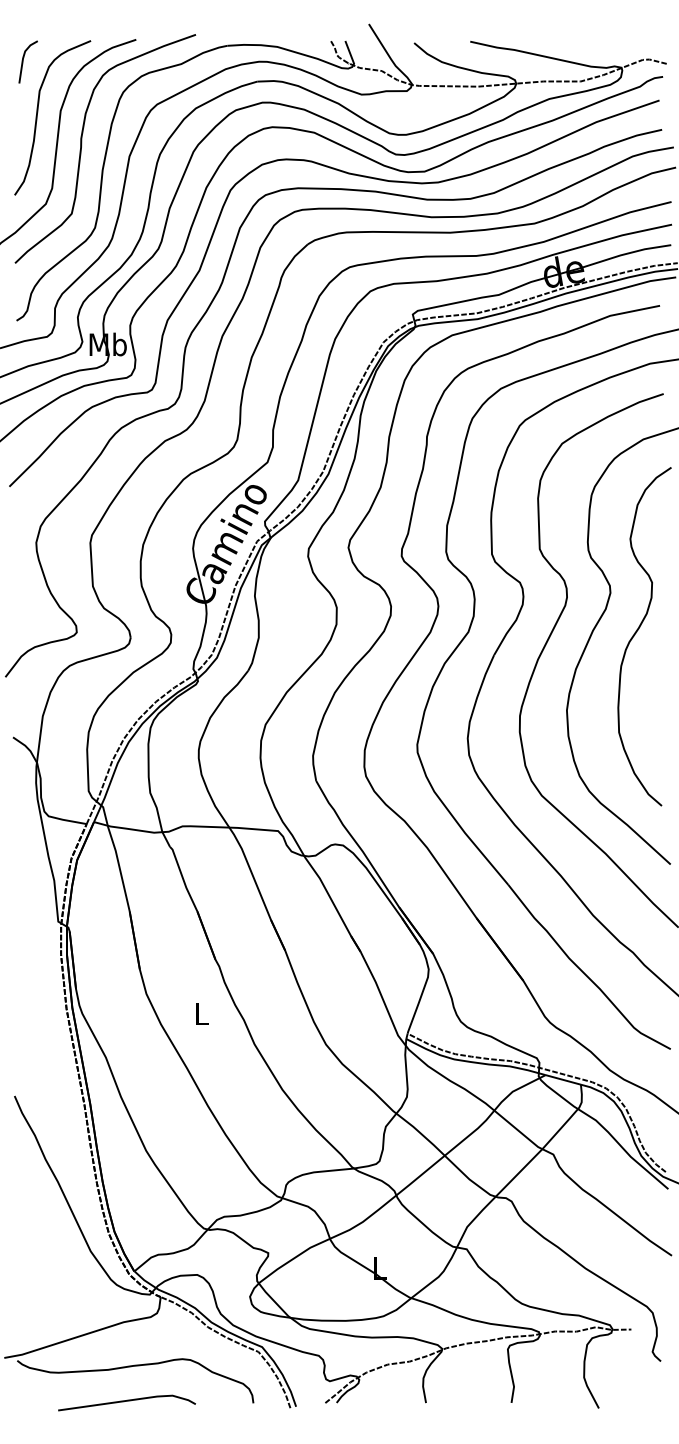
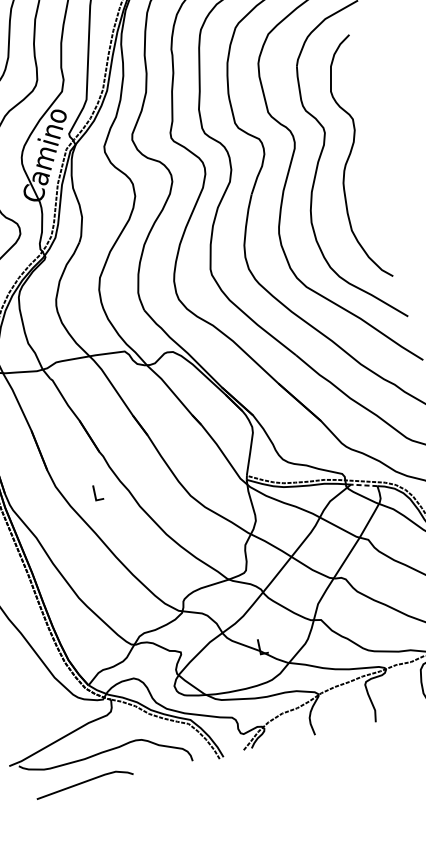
line: (562, 1079) -> (363, 485), solid -> dashed
line: (126, 1401) -> (84, 782), moved

